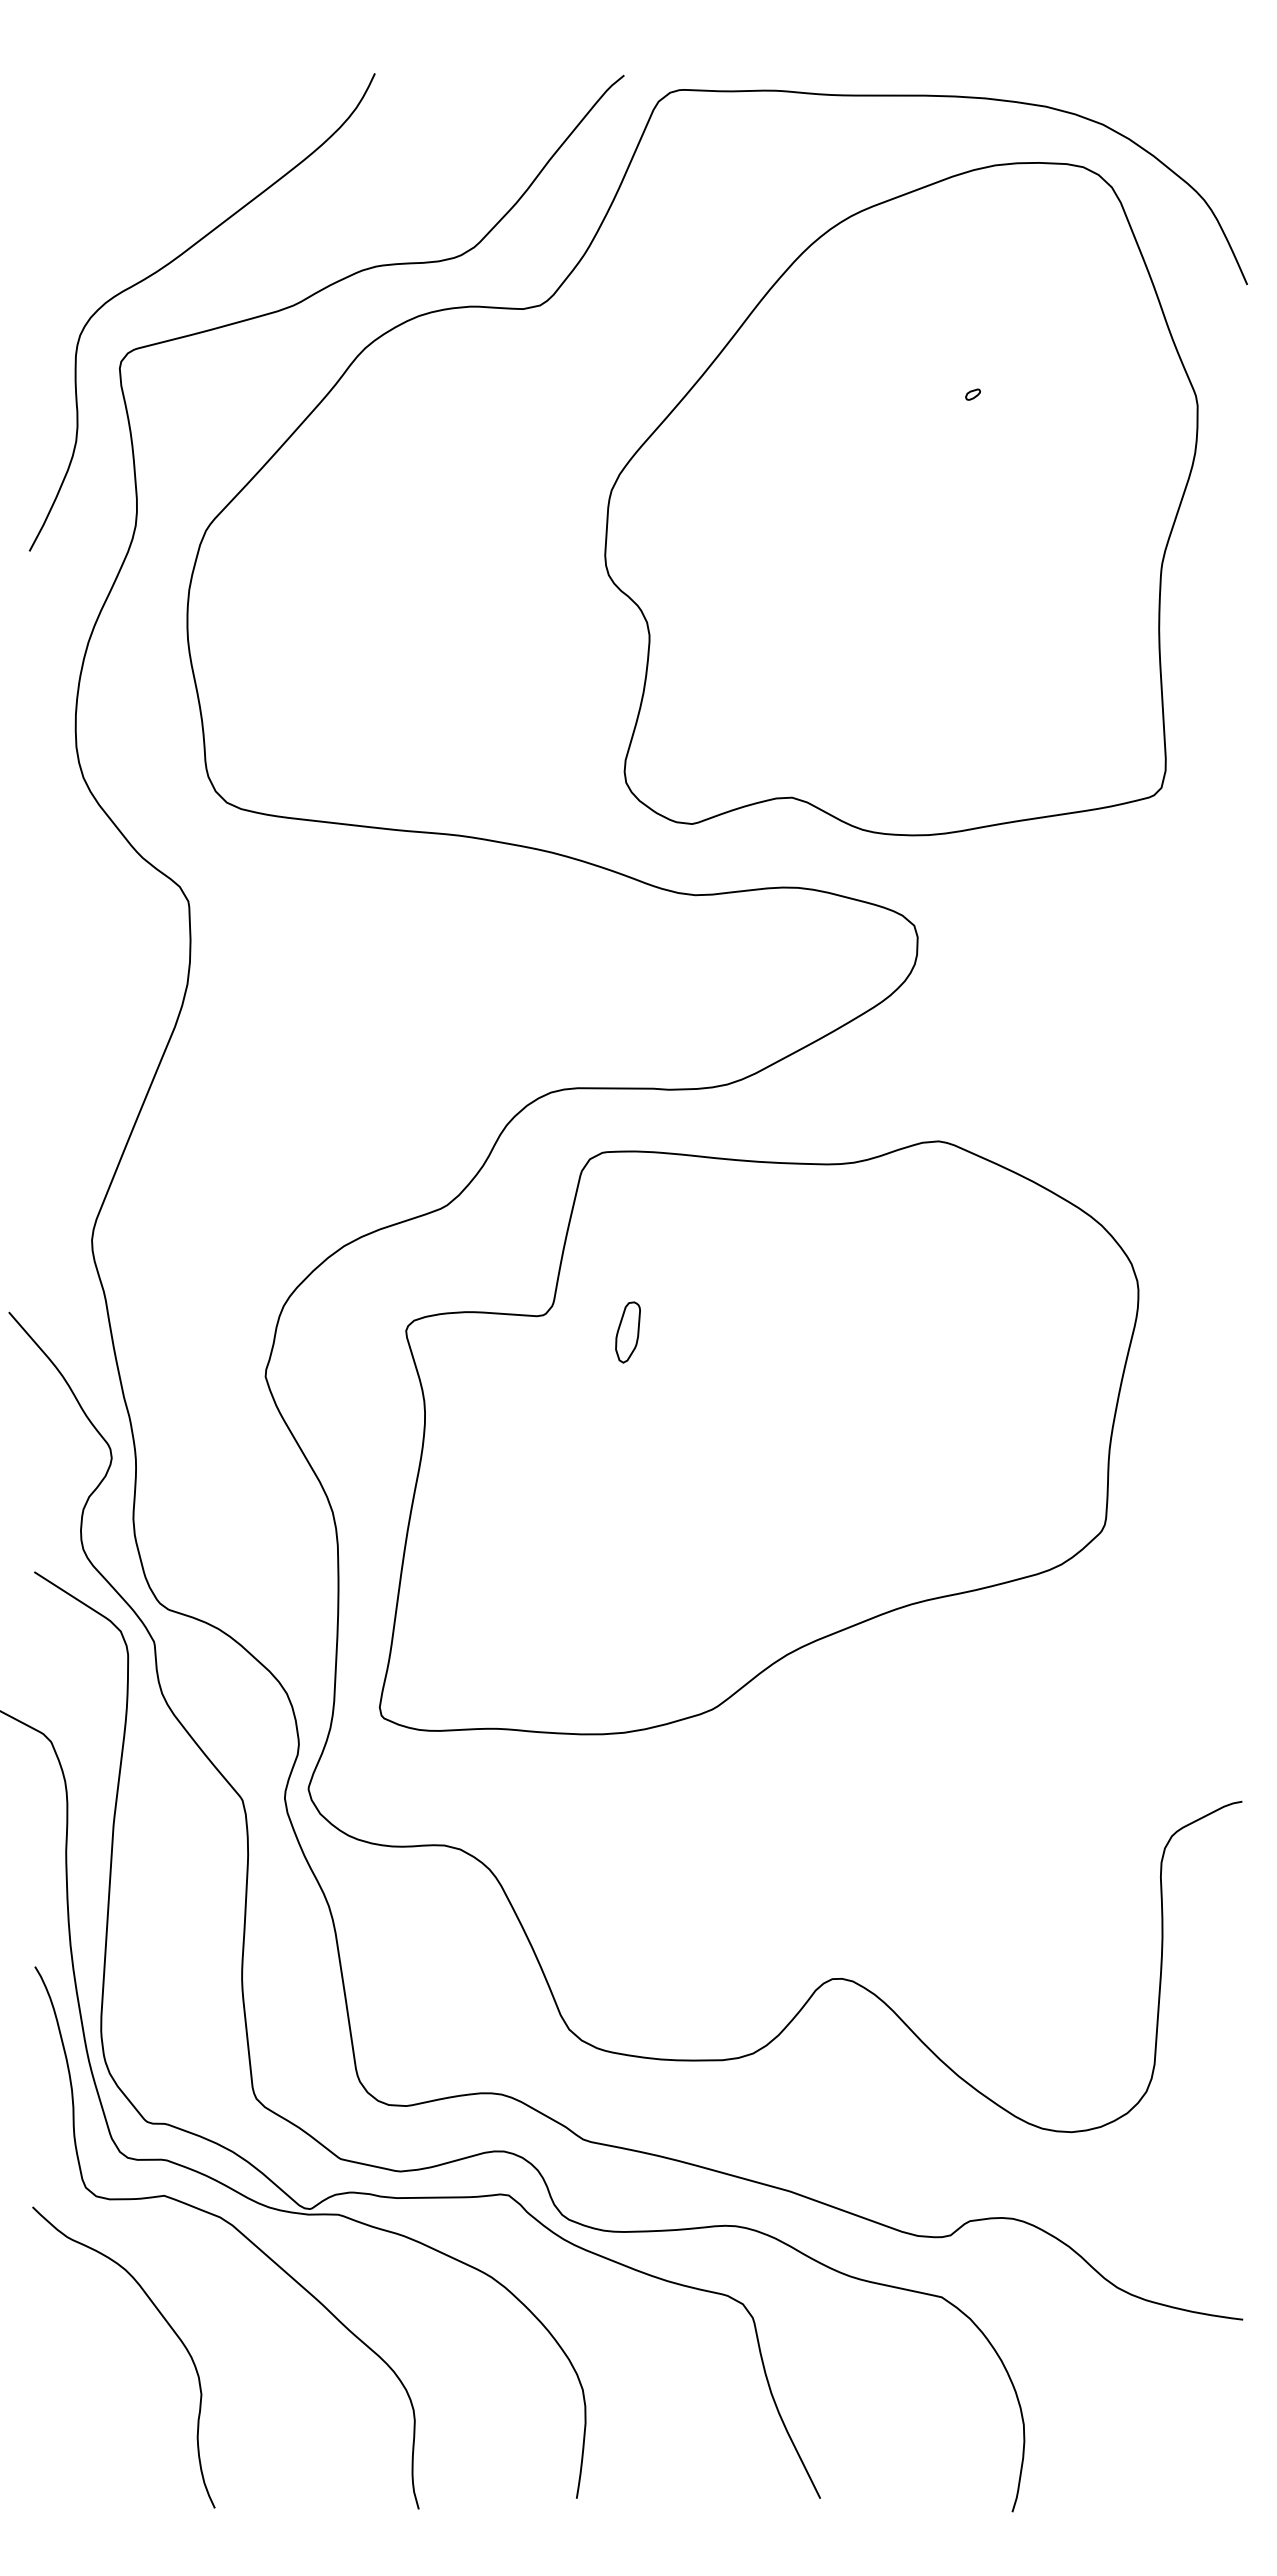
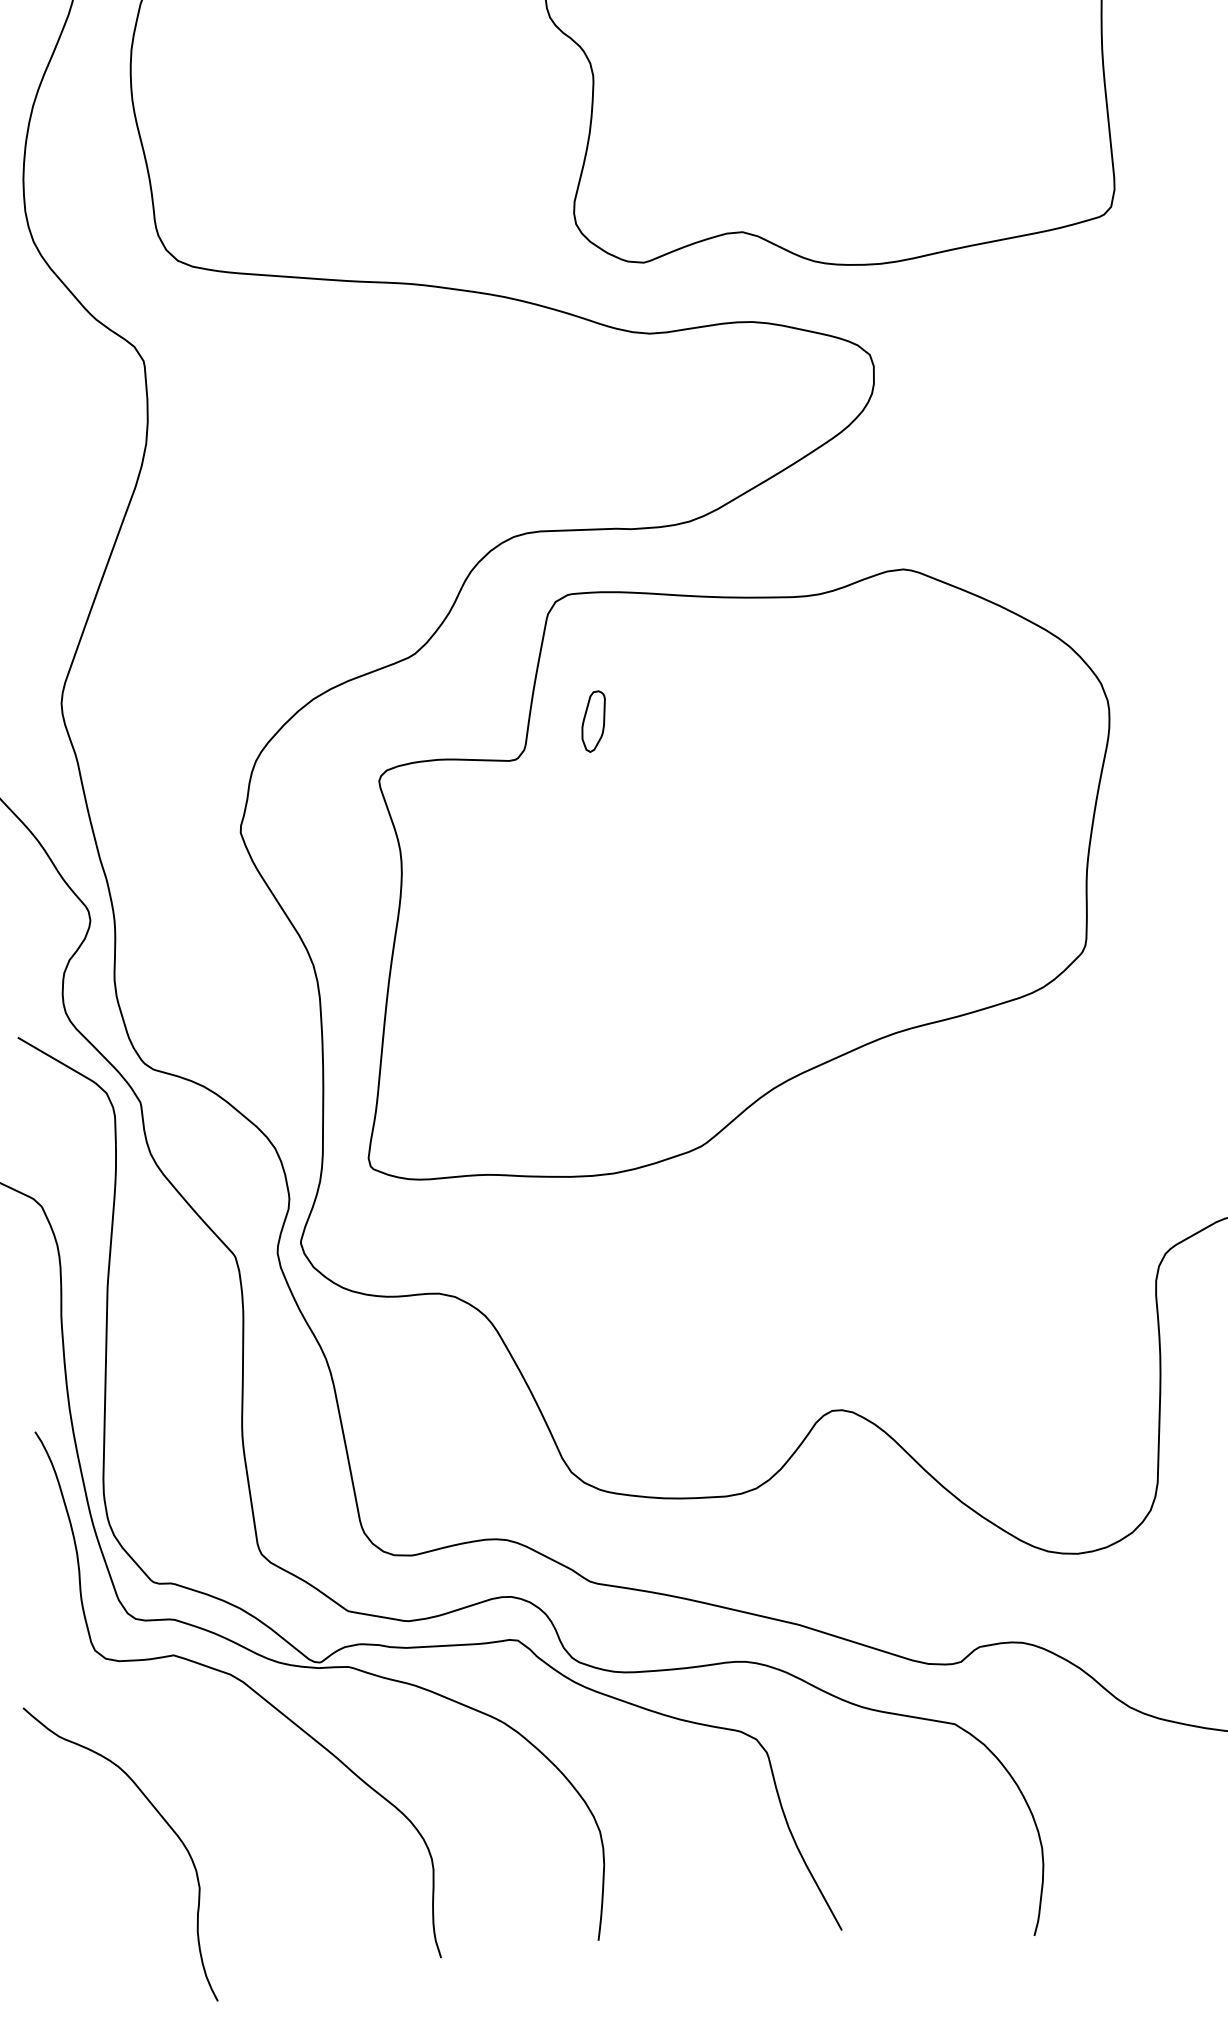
part: (627, 1332) -> (593, 721), moved
curve: (167, 2324) -> (162, 1819), moved

